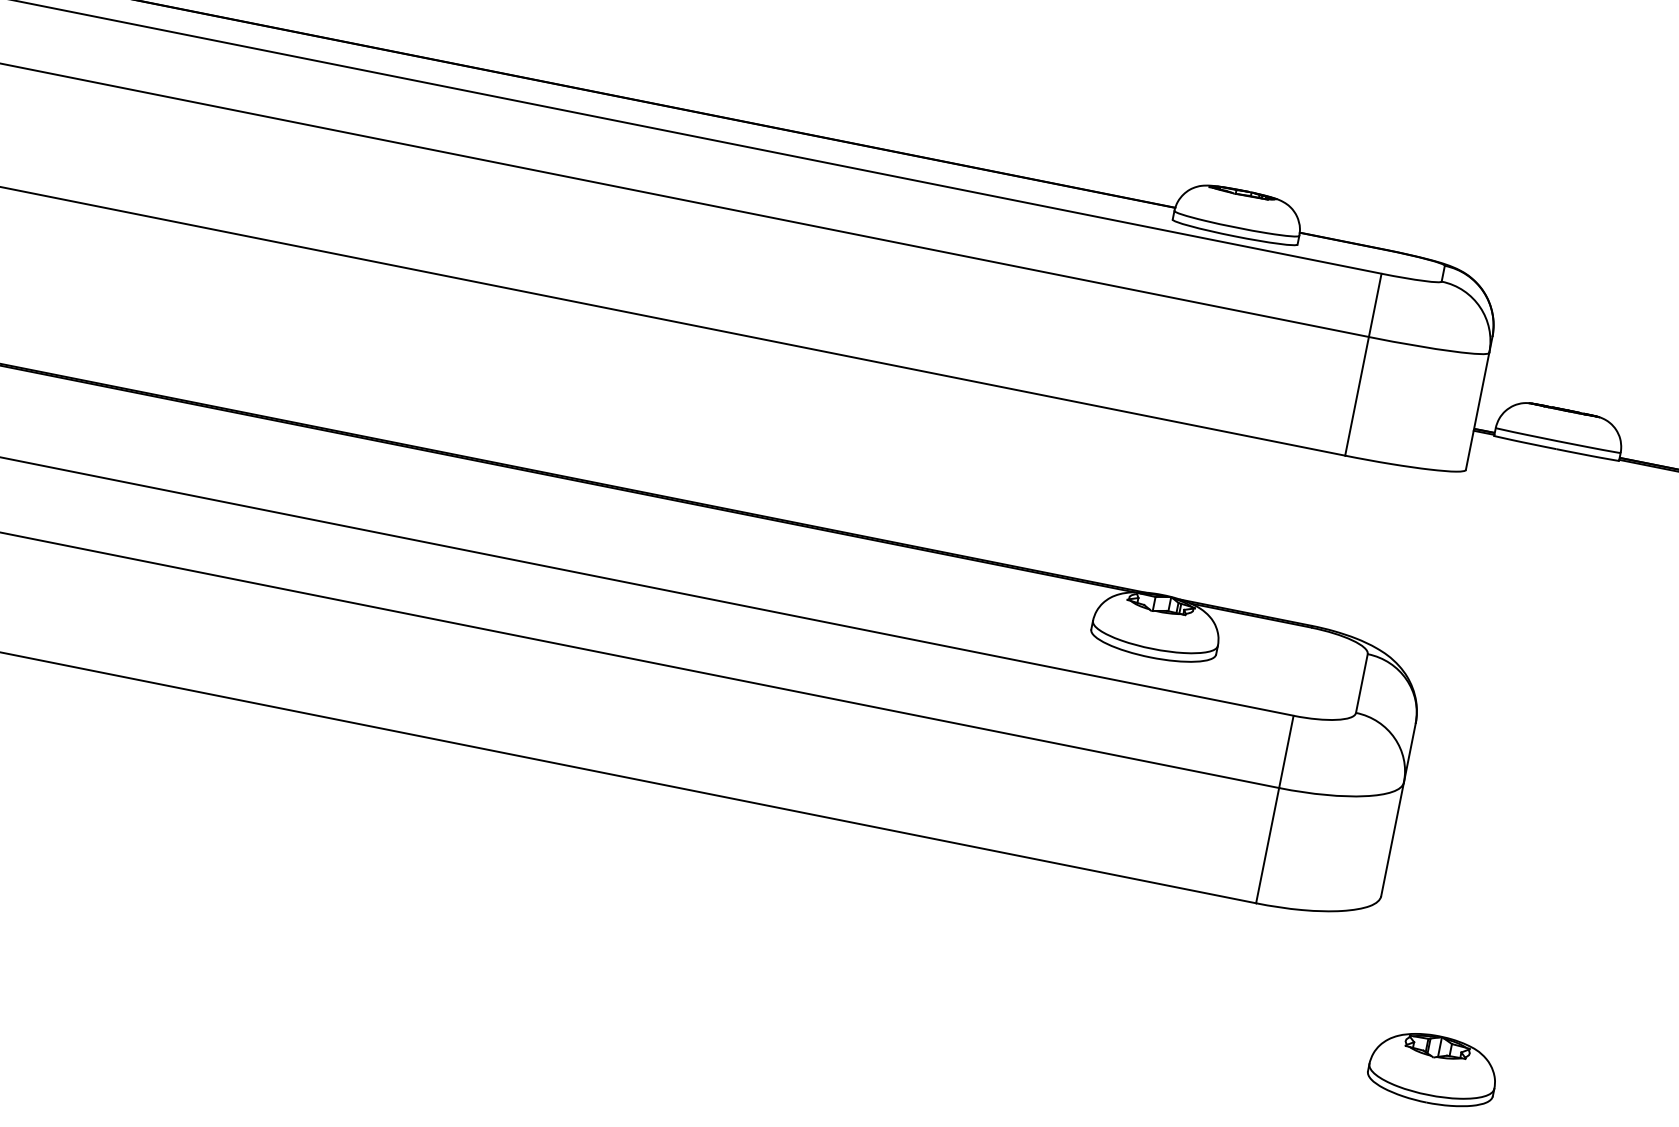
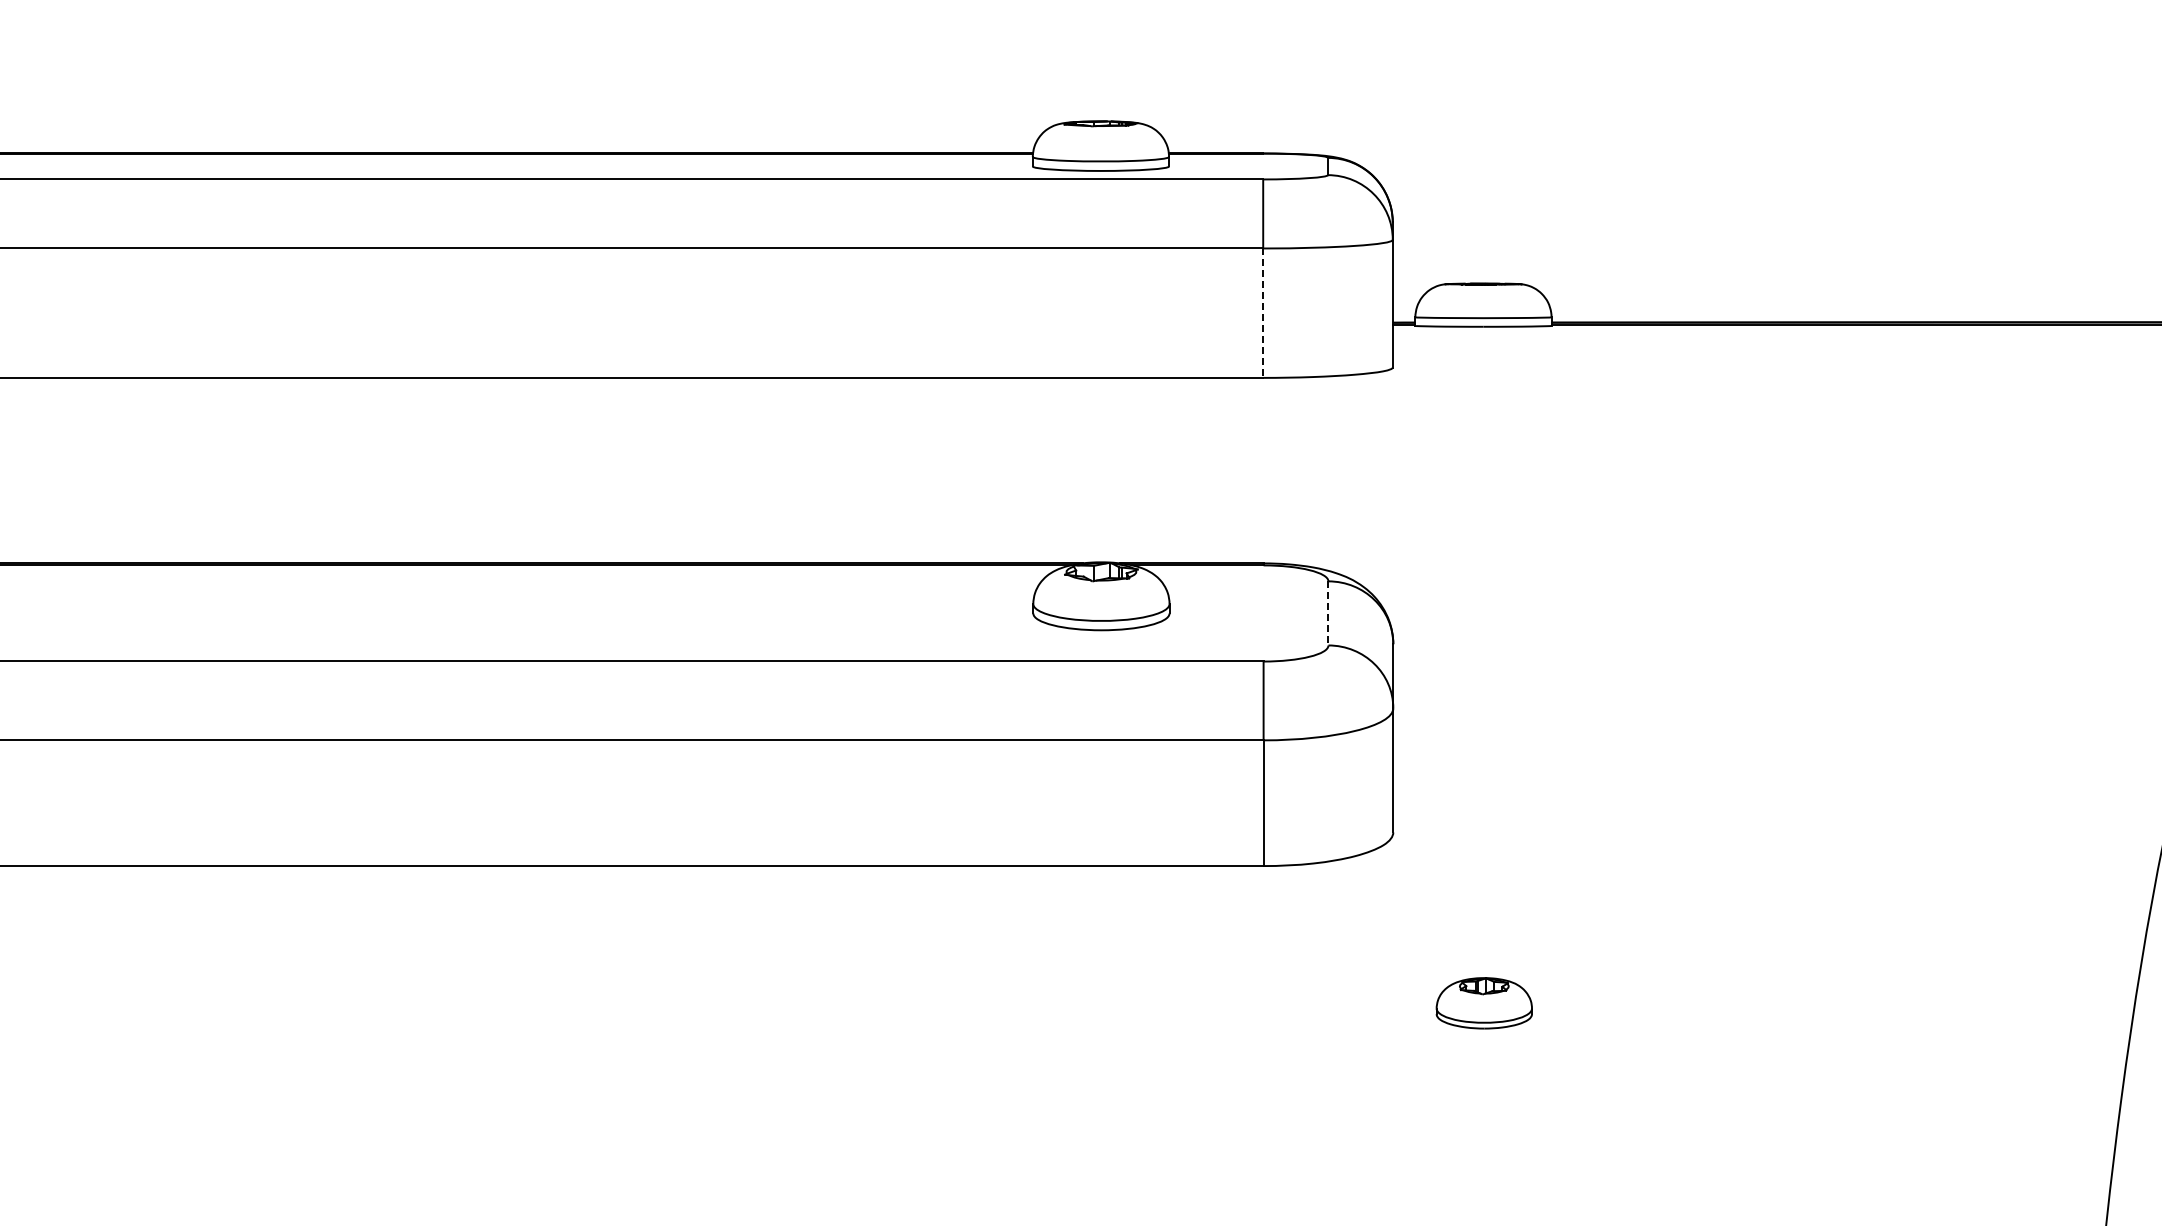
line: (1357, 396) -> (1263, 313), solid -> dashed
line: (1361, 683) -> (1328, 613), solid -> dashed
part: (1433, 1069) -> (1484, 1003), size x0.7

